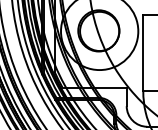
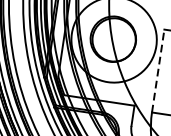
line: (143, 53) -> (158, 71), solid -> dashed

